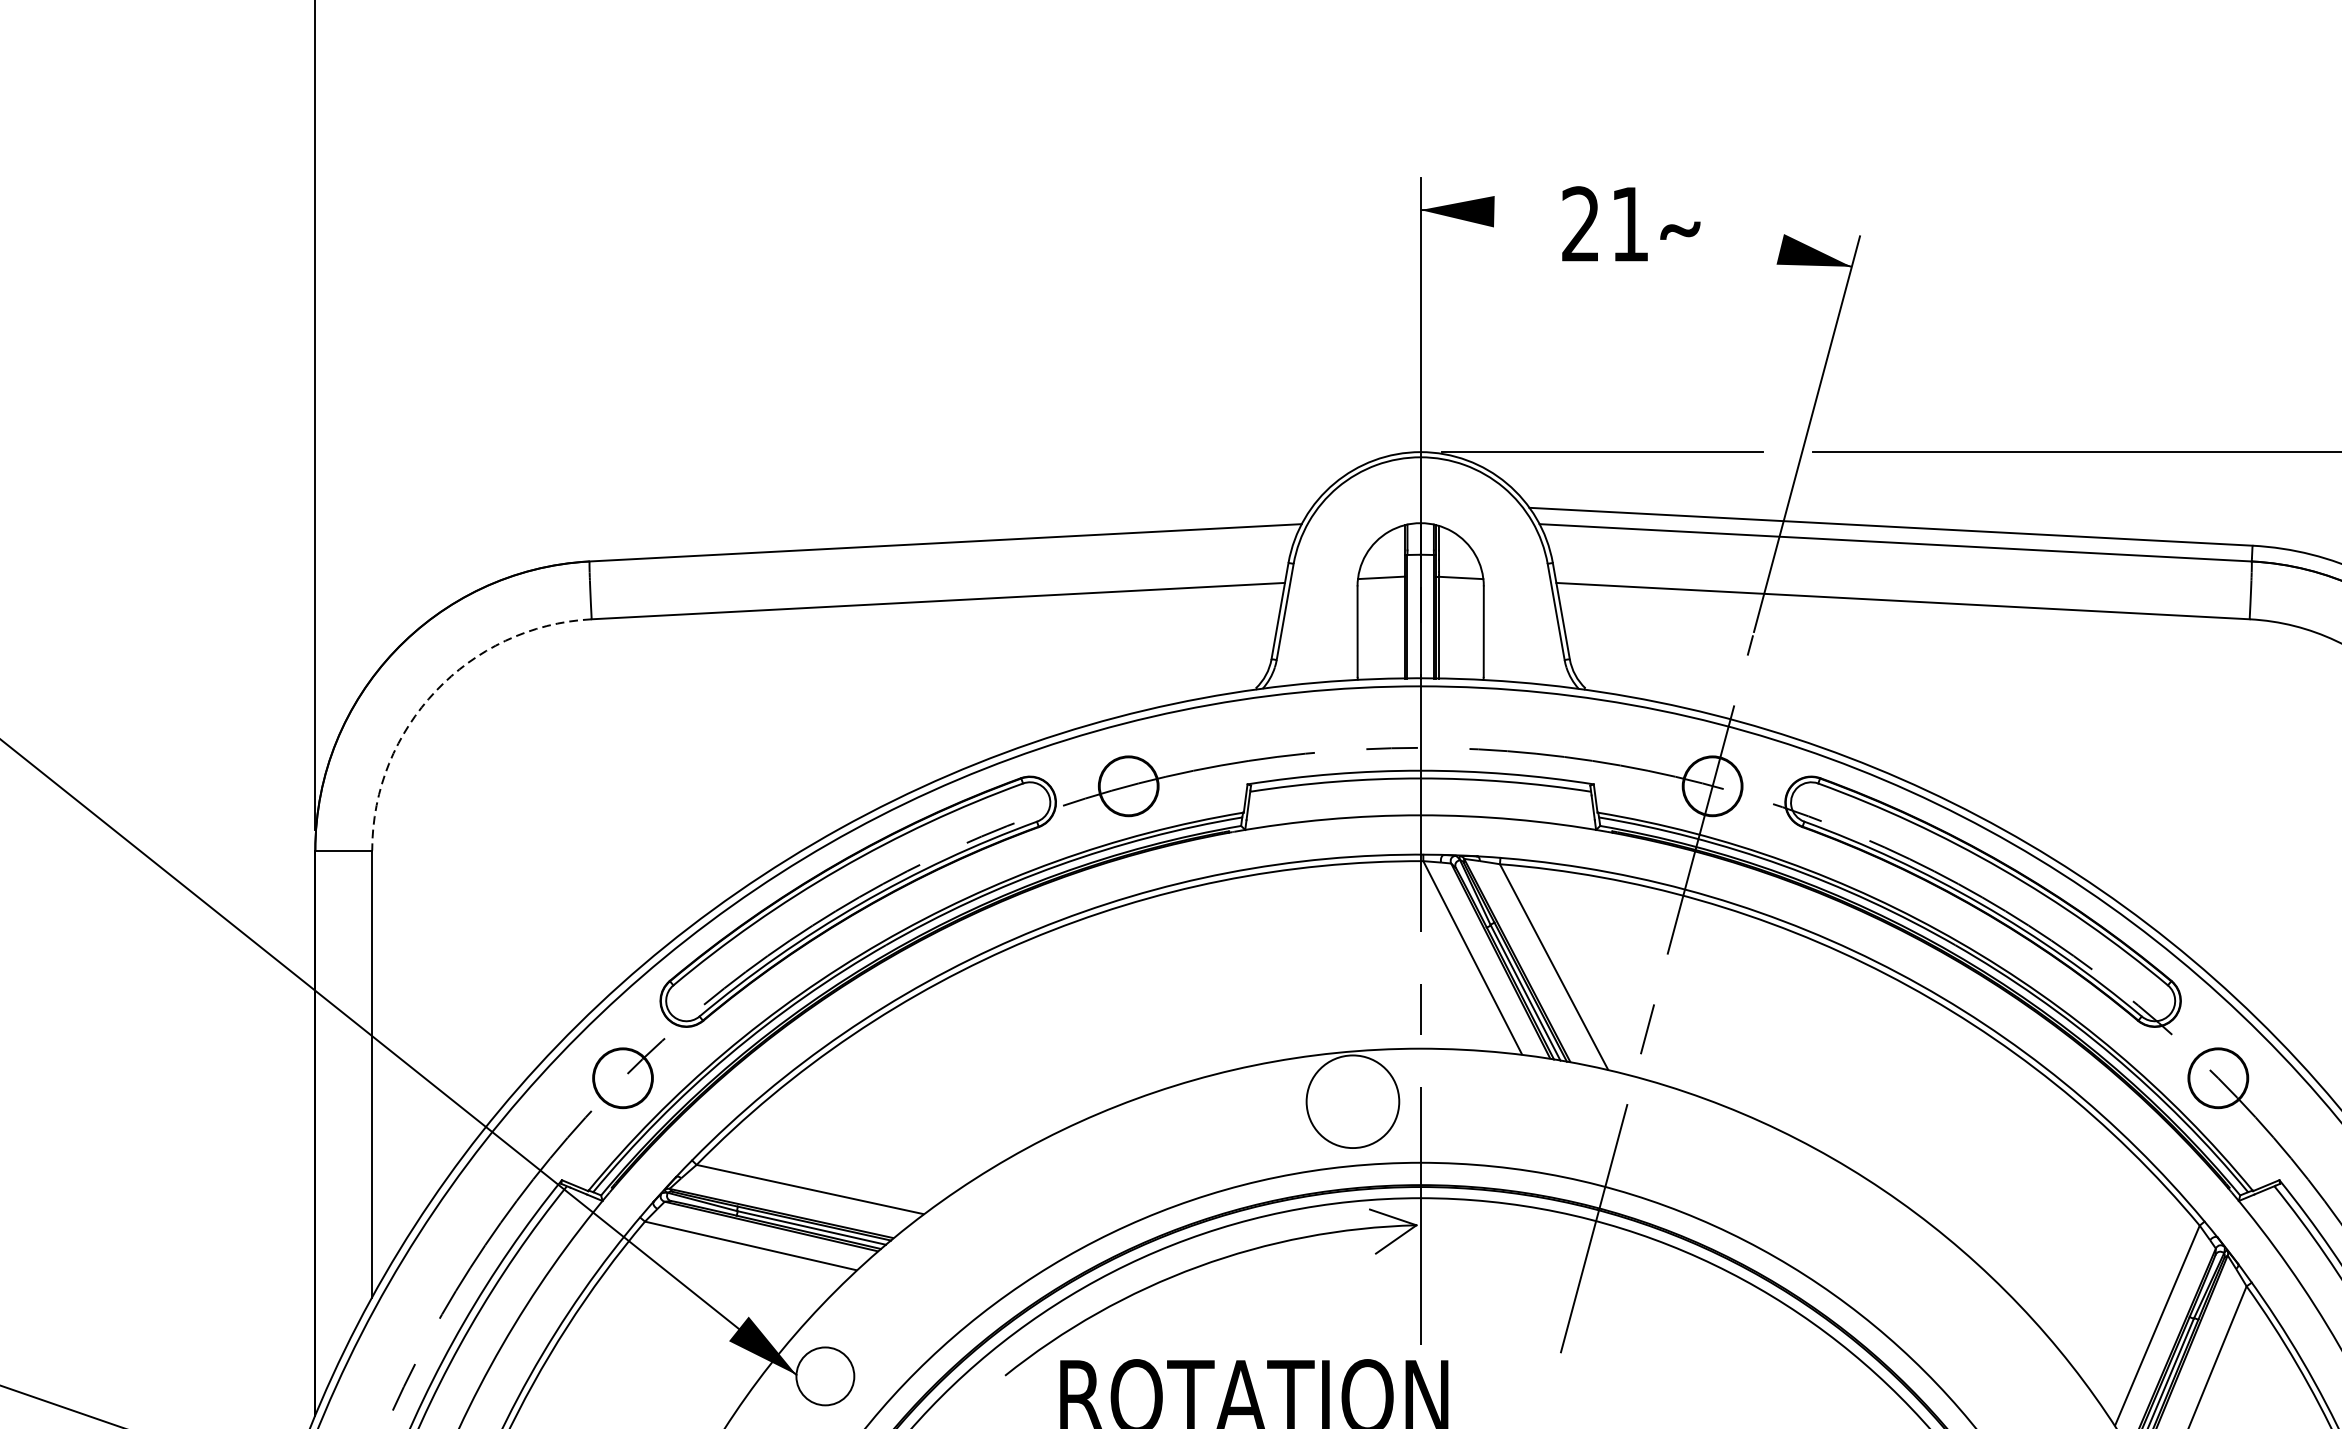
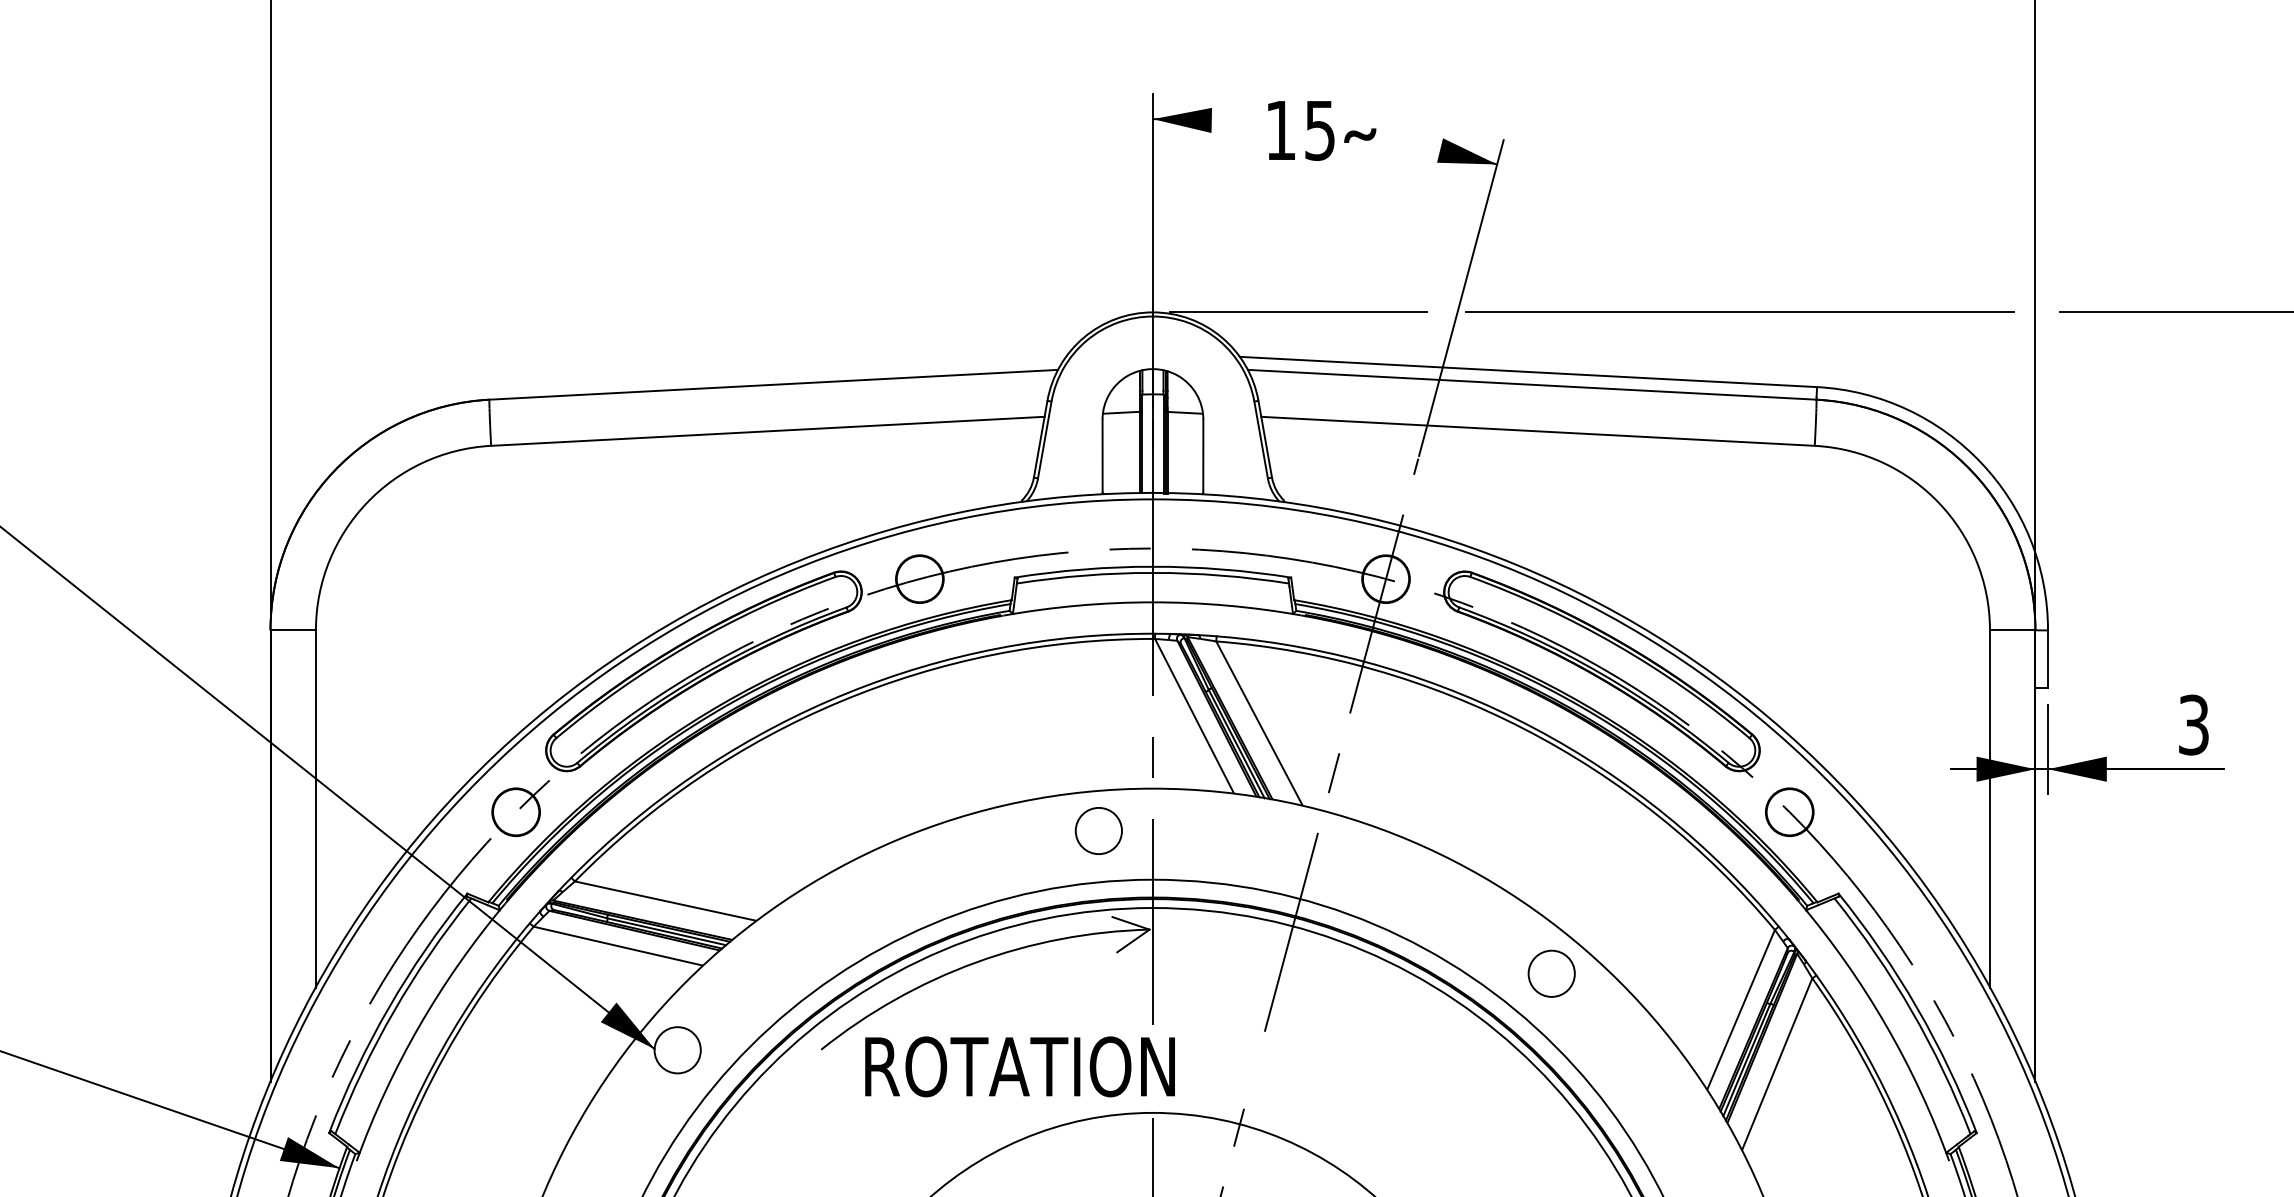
text: (1605, 224) -> (1300, 130), 21 -> 15
arc: (435, 691) -> (366, 503), dashed -> solid
circle: (1352, 1101) -> (1098, 830), size x0.62
circle: (1919, 1280) -> (1551, 973), added

